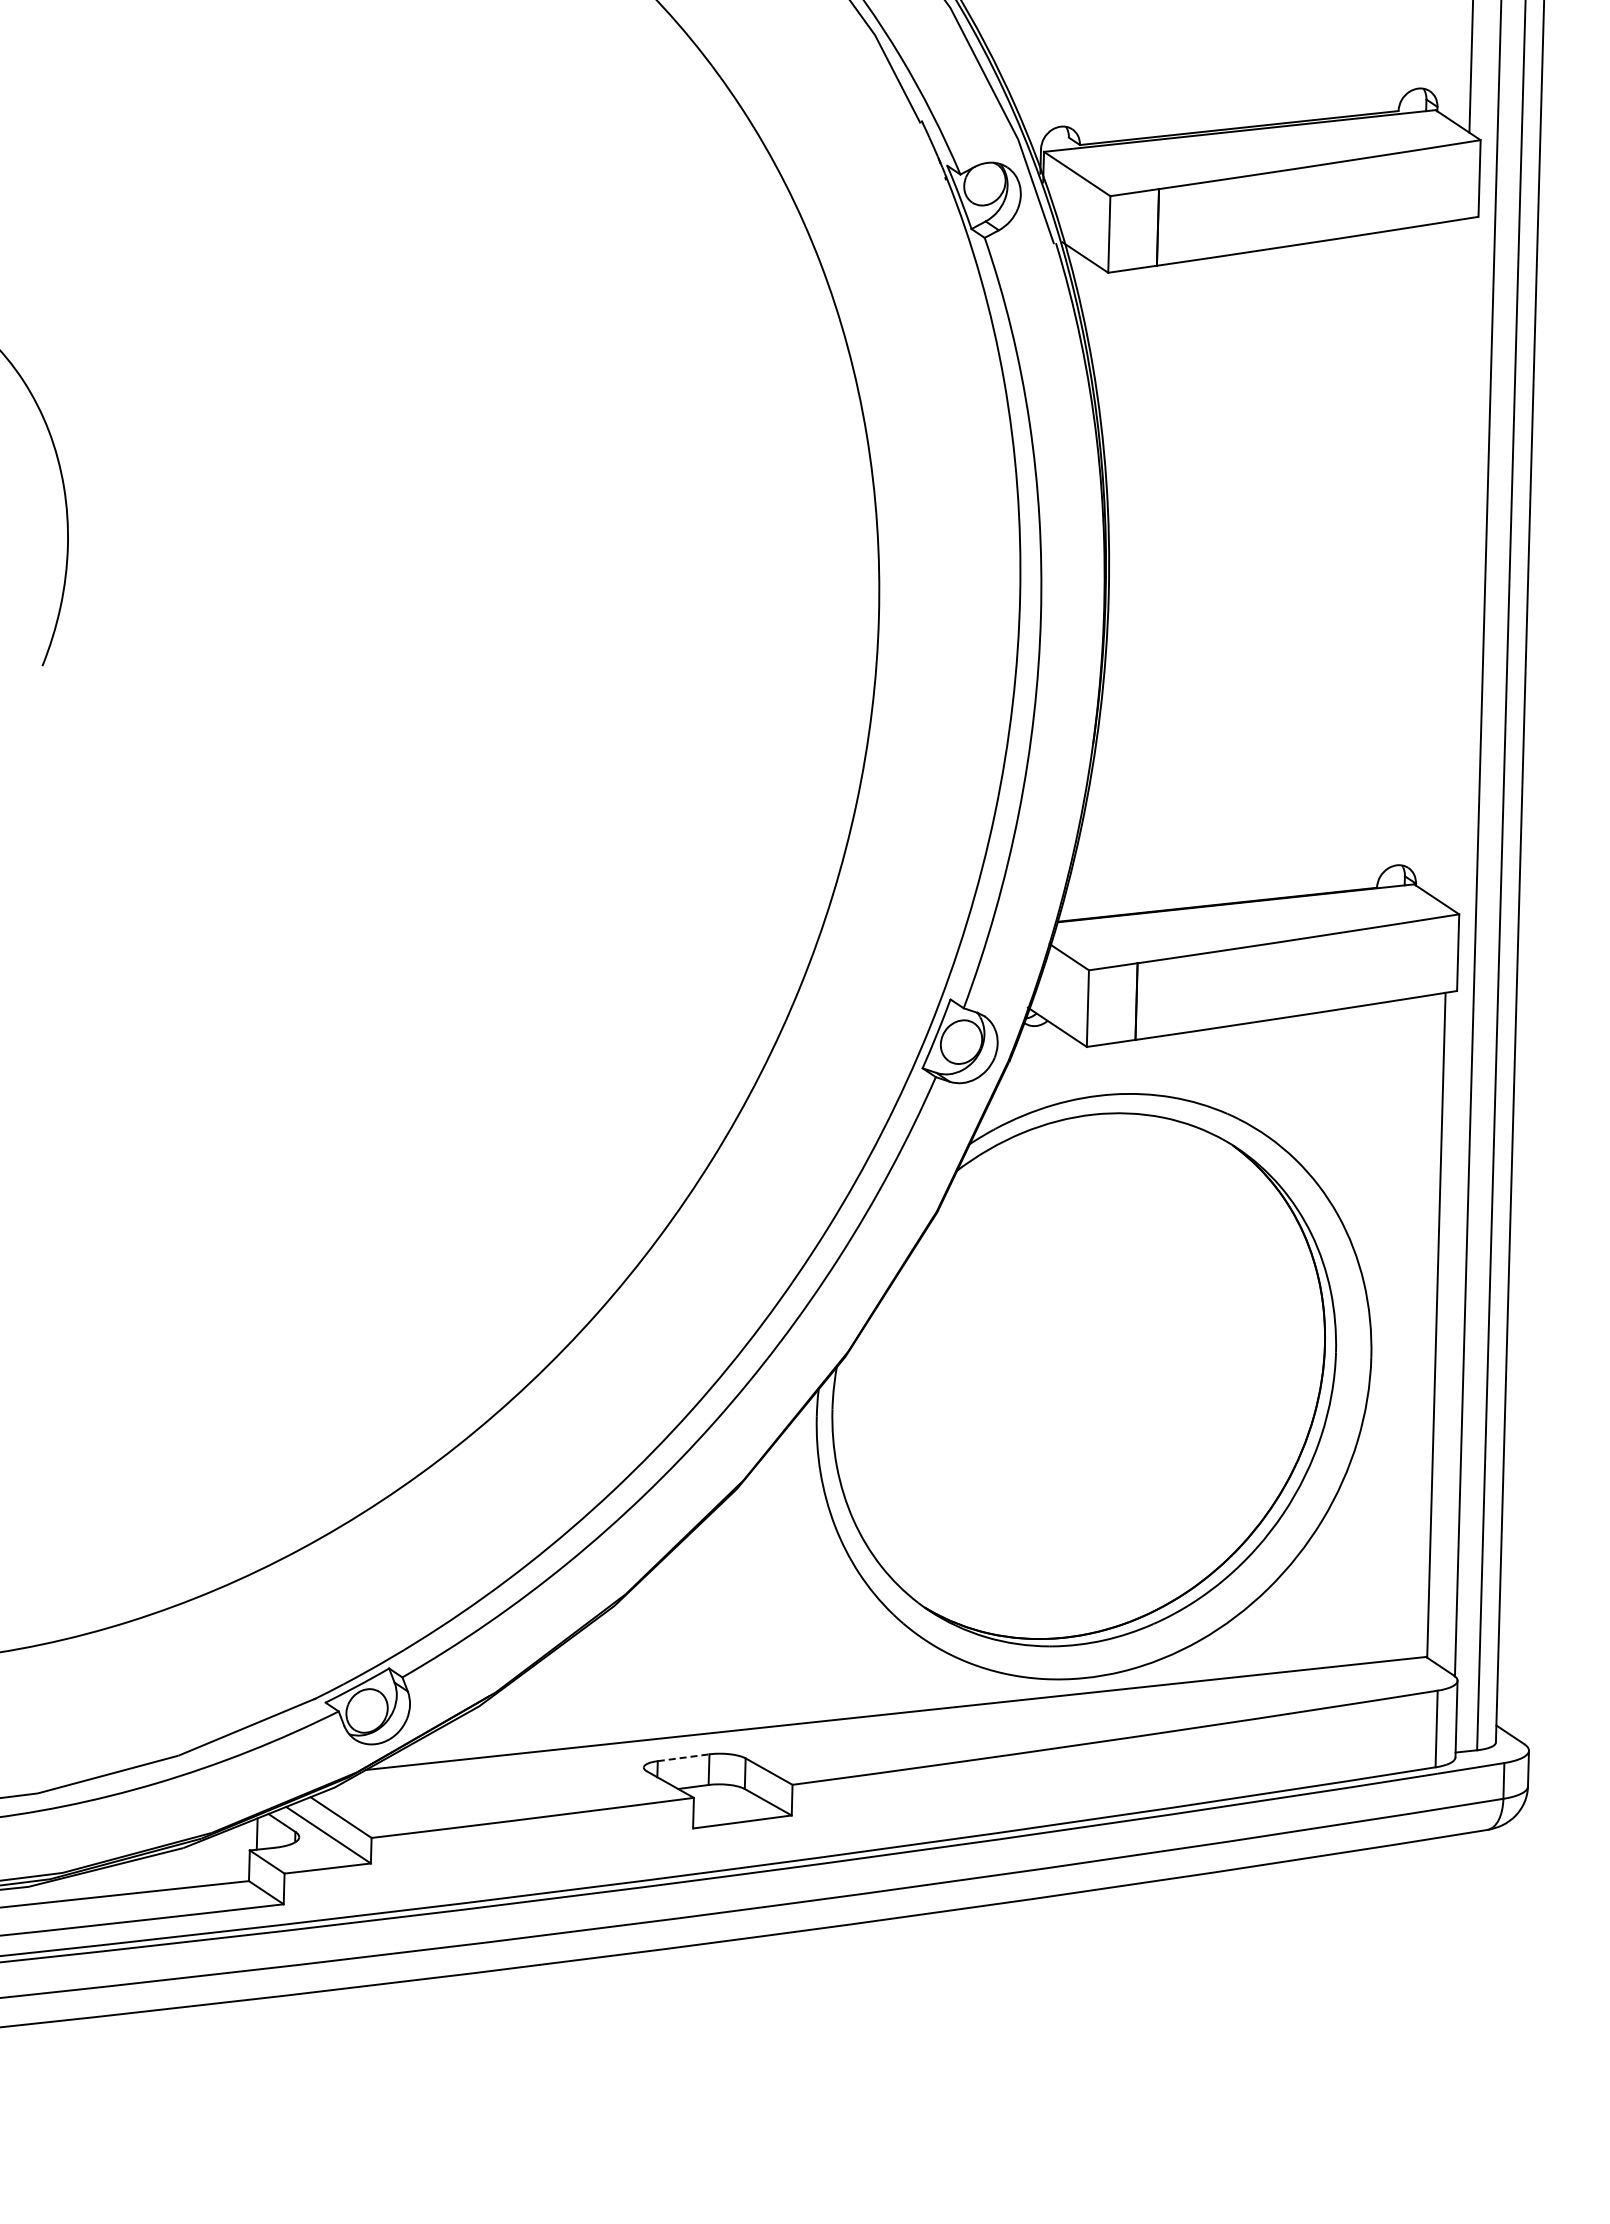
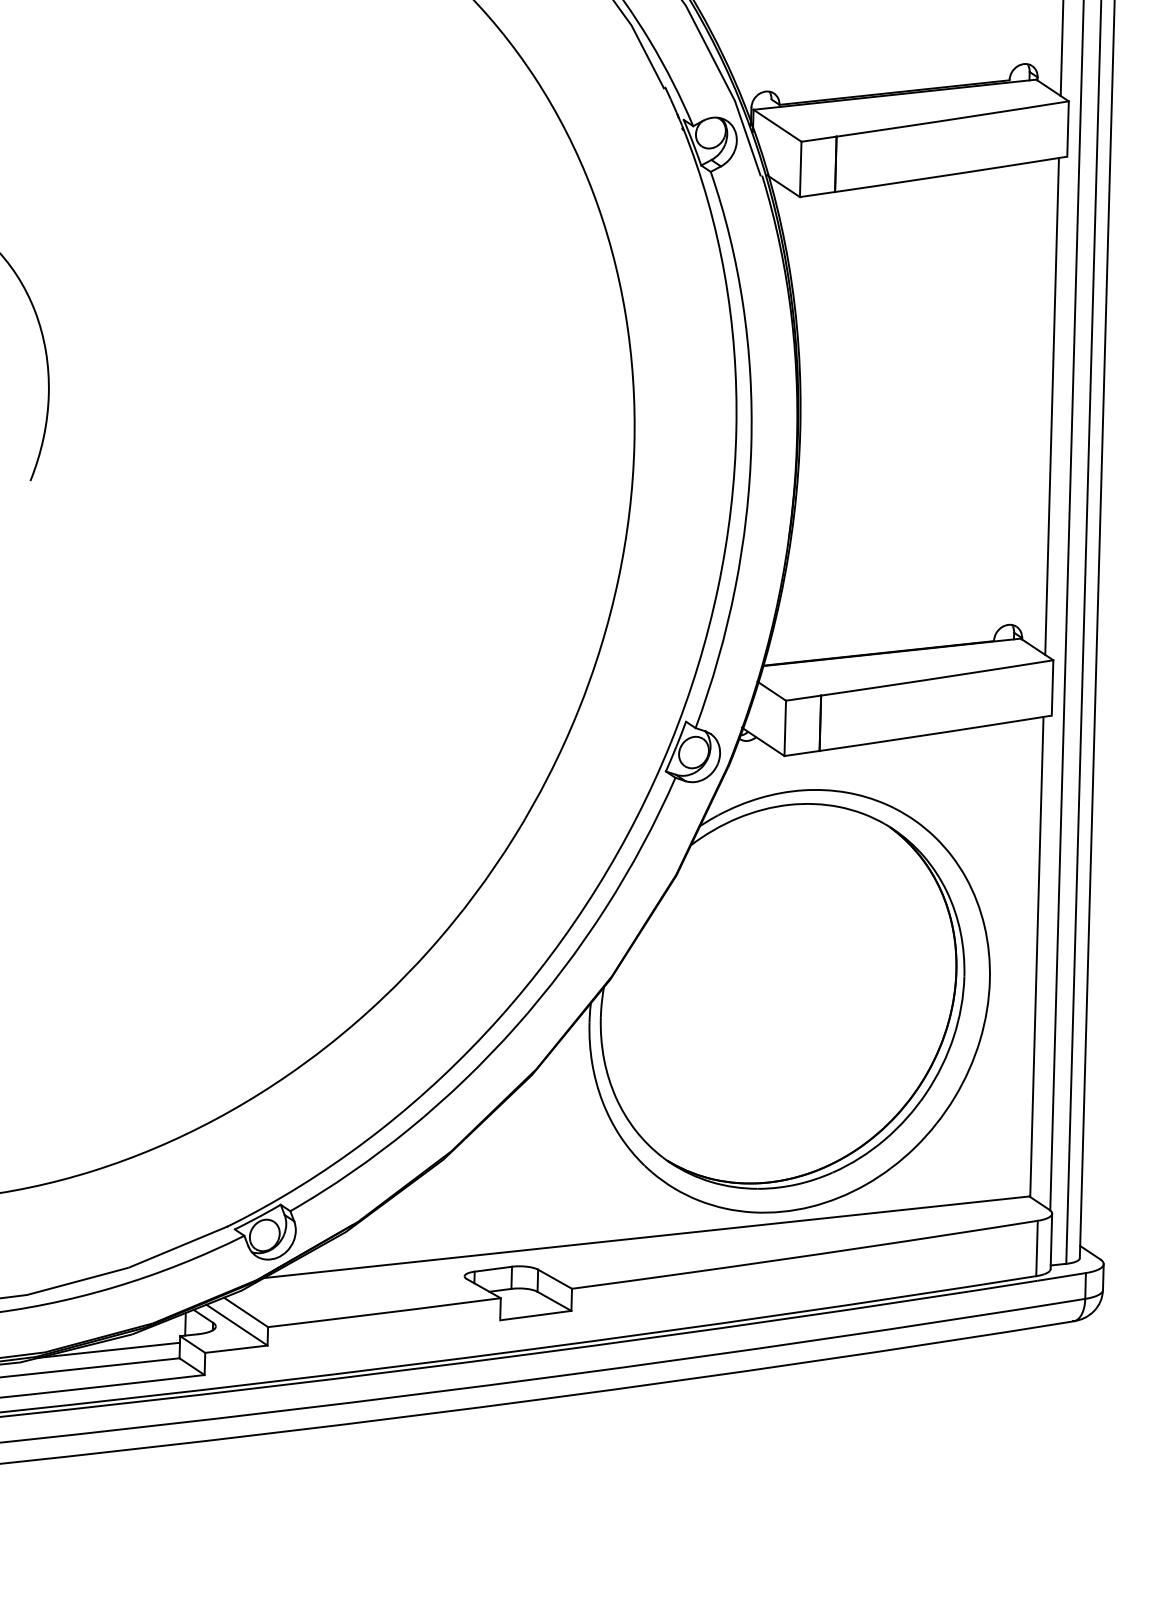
line: (1457, 562) -> (1052, 406), added
line: (684, 1757) -> (493, 1269), dashed -> solid
line: (151, 1869) -> (109, 1349), added

